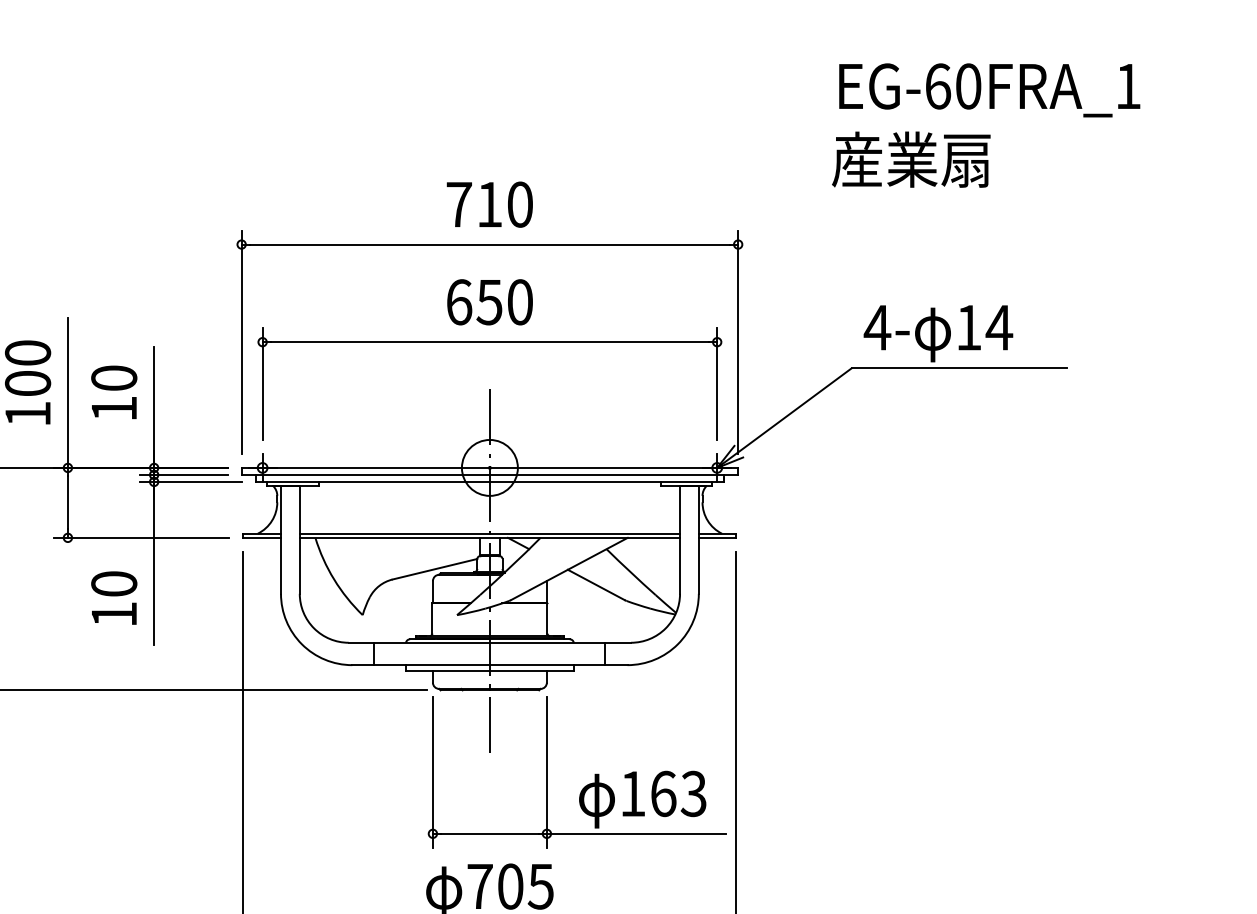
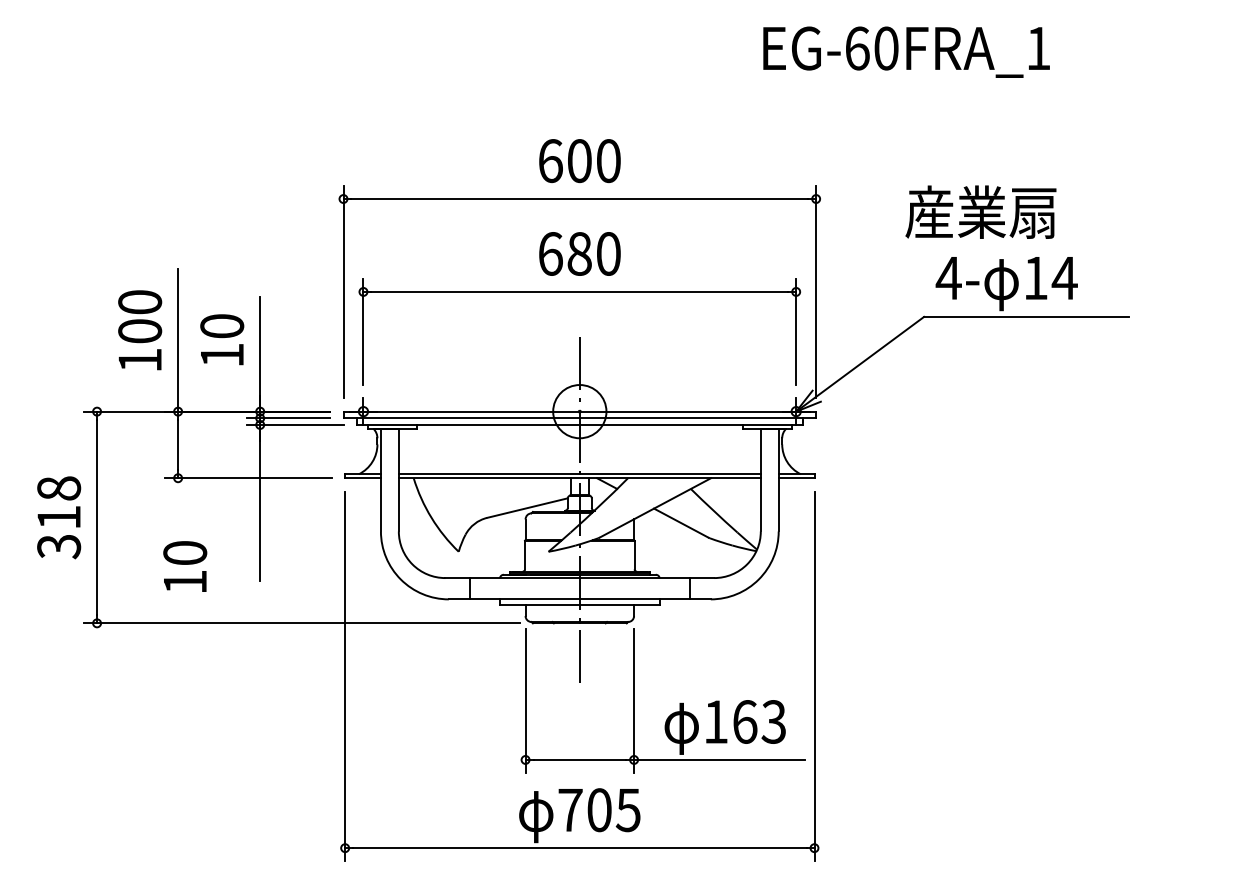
text: (989, 89) -> (906, 51), moved
text: (910, 158) -> (980, 211), moved
text: (473, 205) -> (564, 161), 710 -> 600
text: (489, 301) -> (579, 253), 650 -> 680
text: (114, 598) -> (185, 566), moved

